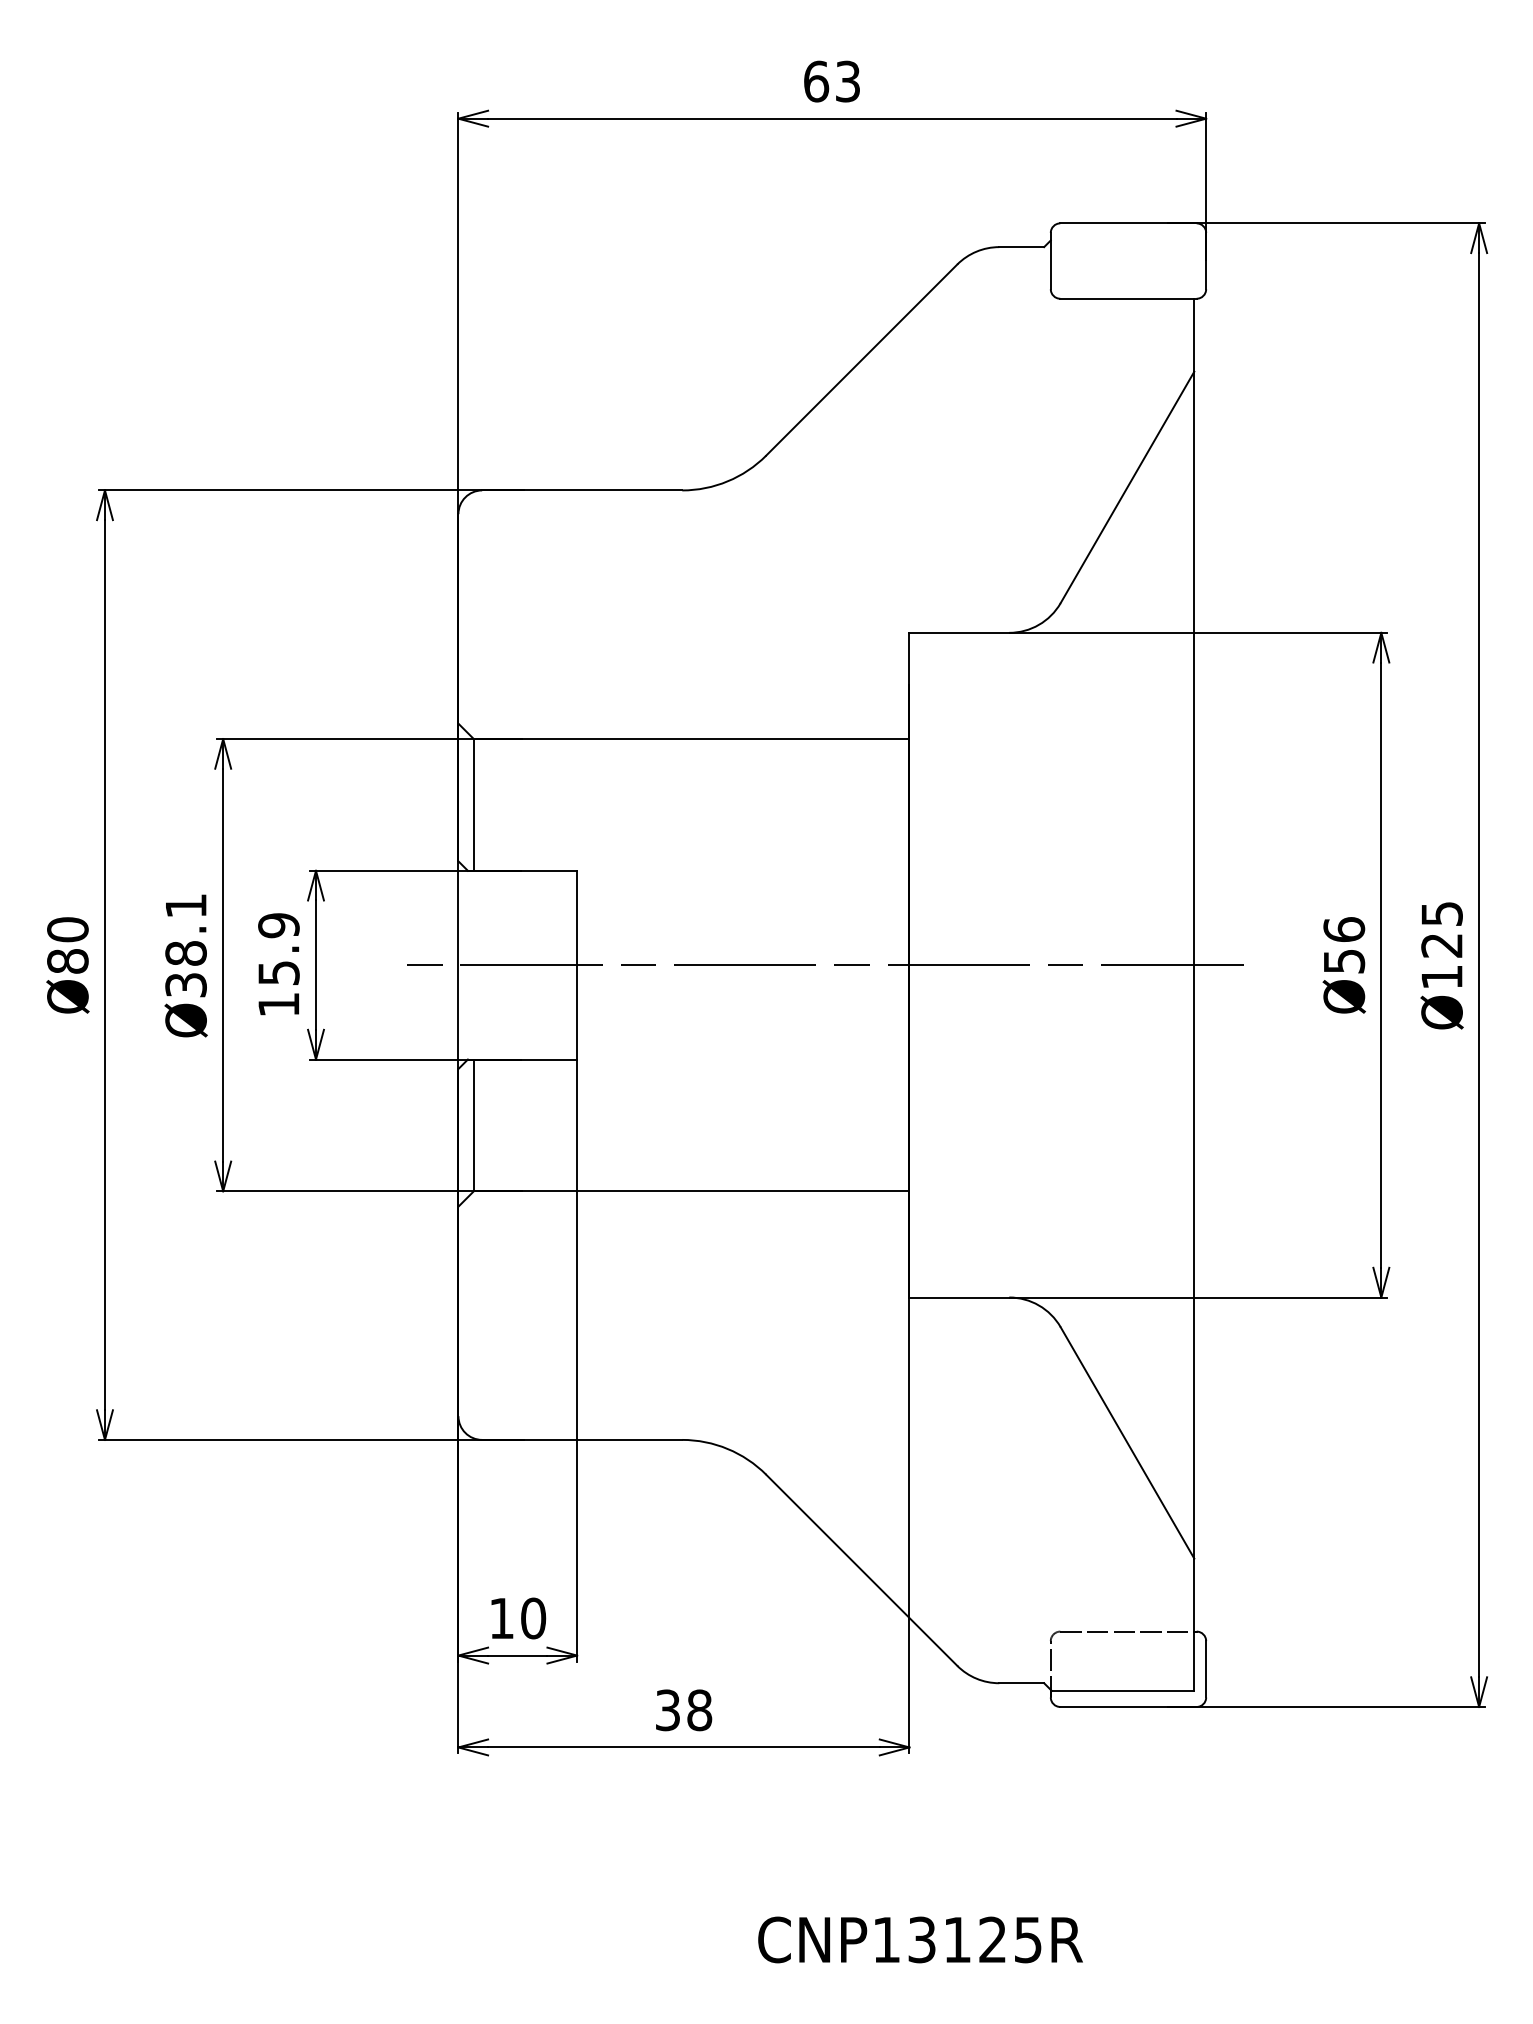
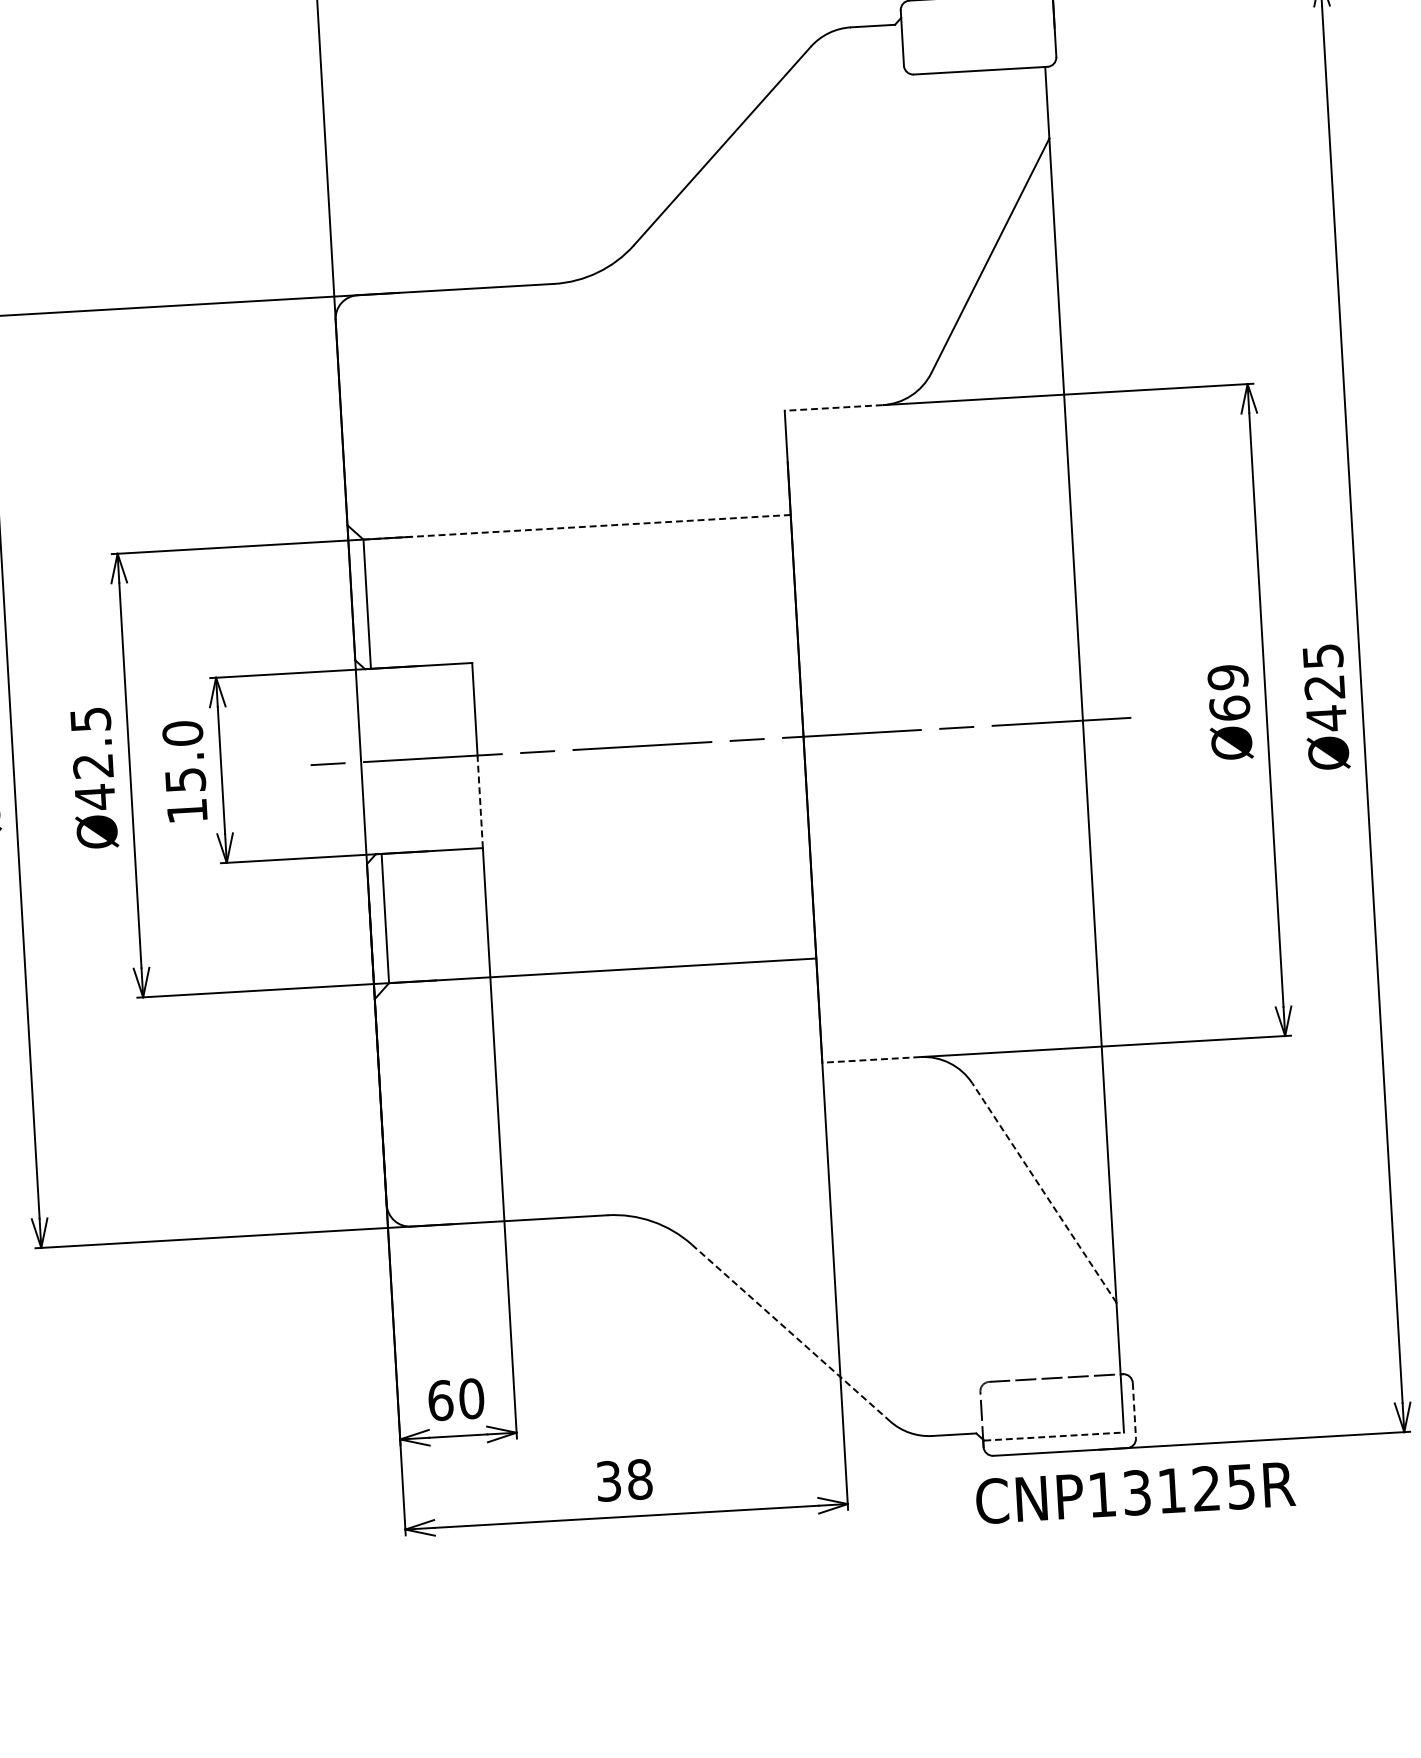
line: (959, 632) -> (833, 407), solid -> dashed
line: (691, 739) -> (576, 527), solid -> dashed
text: (278, 925) -> (182, 733), 15.9 -> 15.0
text: (1344, 945) -> (1229, 692), Ø56 -> Ø69
text: (185, 946) -> (92, 759), Ø38.1 -> Ø42.5
text: (1441, 977) -> (1326, 718), Ø125 -> Ø425
line: (577, 1011) -> (480, 800), solid -> dashed
line: (959, 1297) -> (871, 1059), solid -> dashed
line: (1127, 1442) -> (1044, 1192), solid -> dashed
line: (862, 1570) -> (791, 1333), solid -> dashed
text: (501, 1618) -> (440, 1400), 10 -> 60
line: (1206, 1669) -> (1134, 1410), solid -> dashed
line: (1123, 1690) -> (1054, 1436), solid -> dashed
text: (920, 1939) -> (1135, 1492), moved

